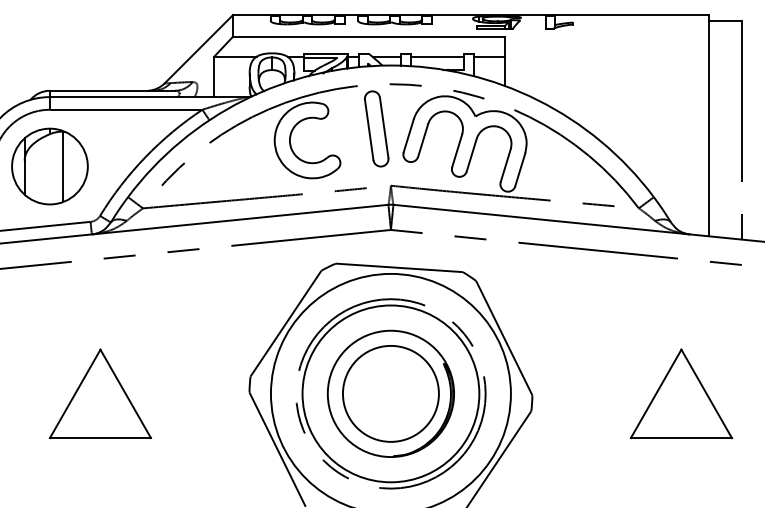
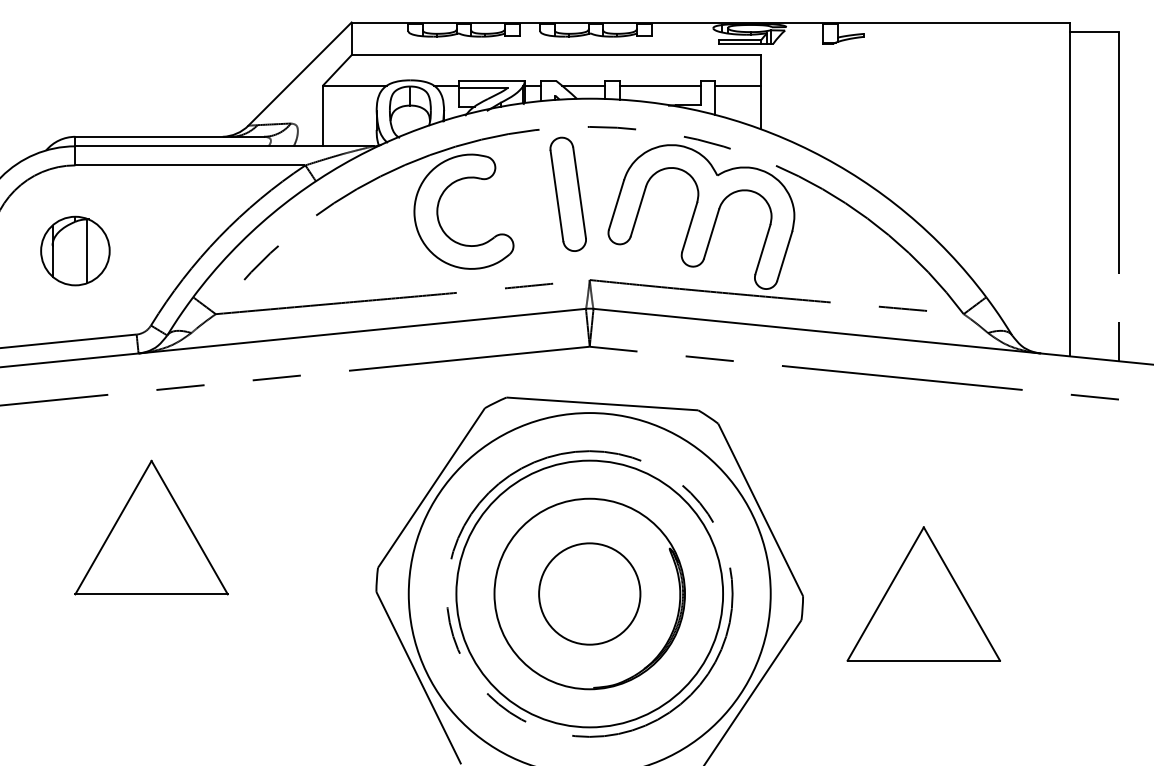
part: (49, 166) -> (74, 251), size x0.6
part: (99, 393) -> (150, 527), moved
circle: (390, 393) -> (589, 593), size x0.7
part: (680, 393) -> (922, 593), moved

